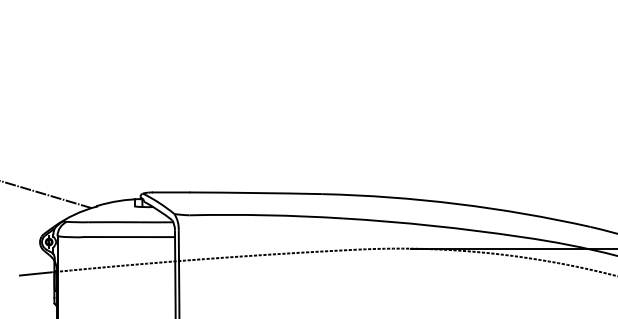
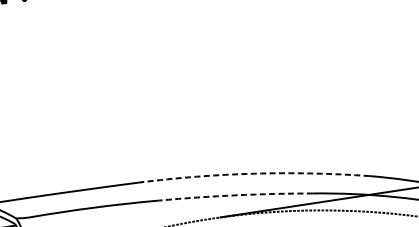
arc: (457, 204) -> (254, 174), solid -> dashed
arc: (432, 225) -> (235, 195), solid -> dashed

